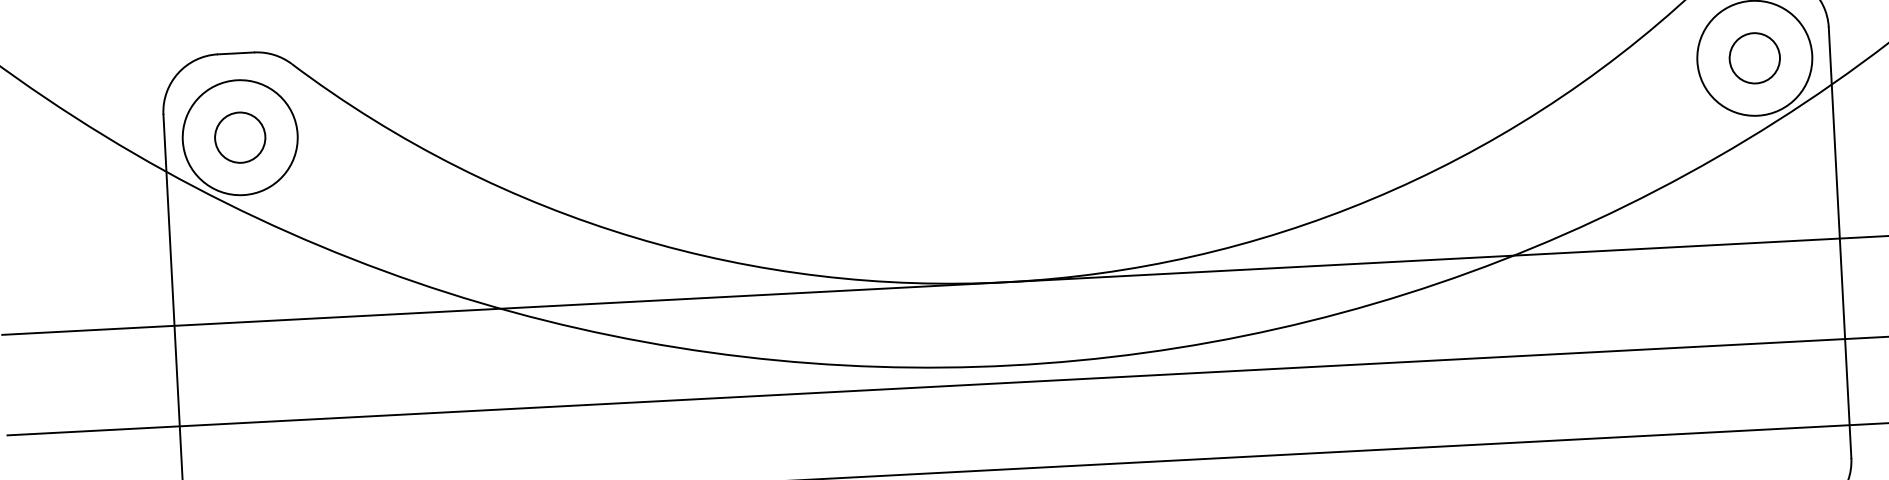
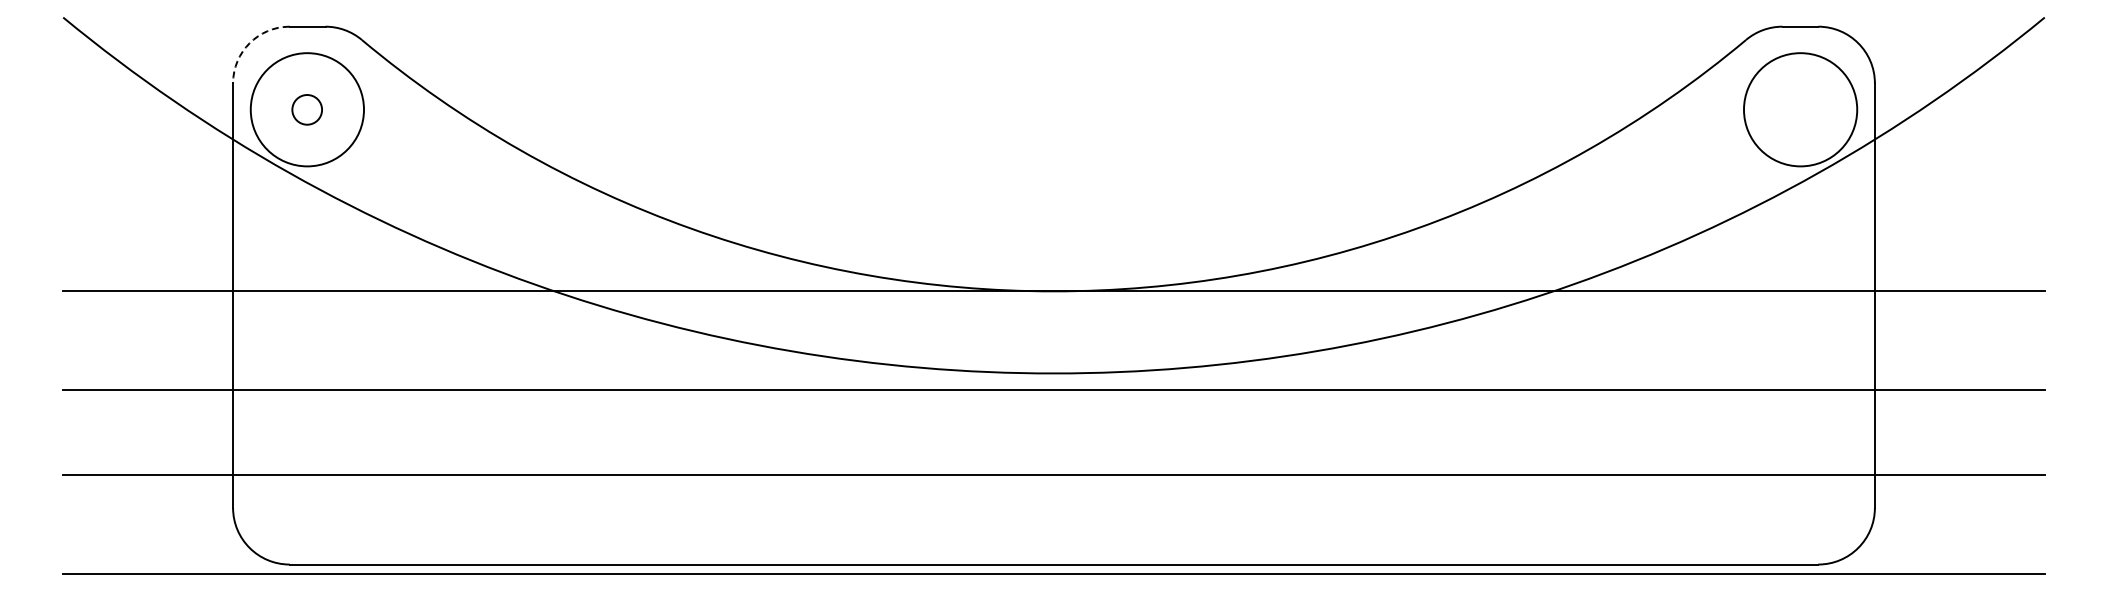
circle: (1754, 58) -> (1800, 109), removed
arc: (178, 73) -> (249, 43), solid -> dashed
circle: (239, 137) -> (306, 109), size x0.6

